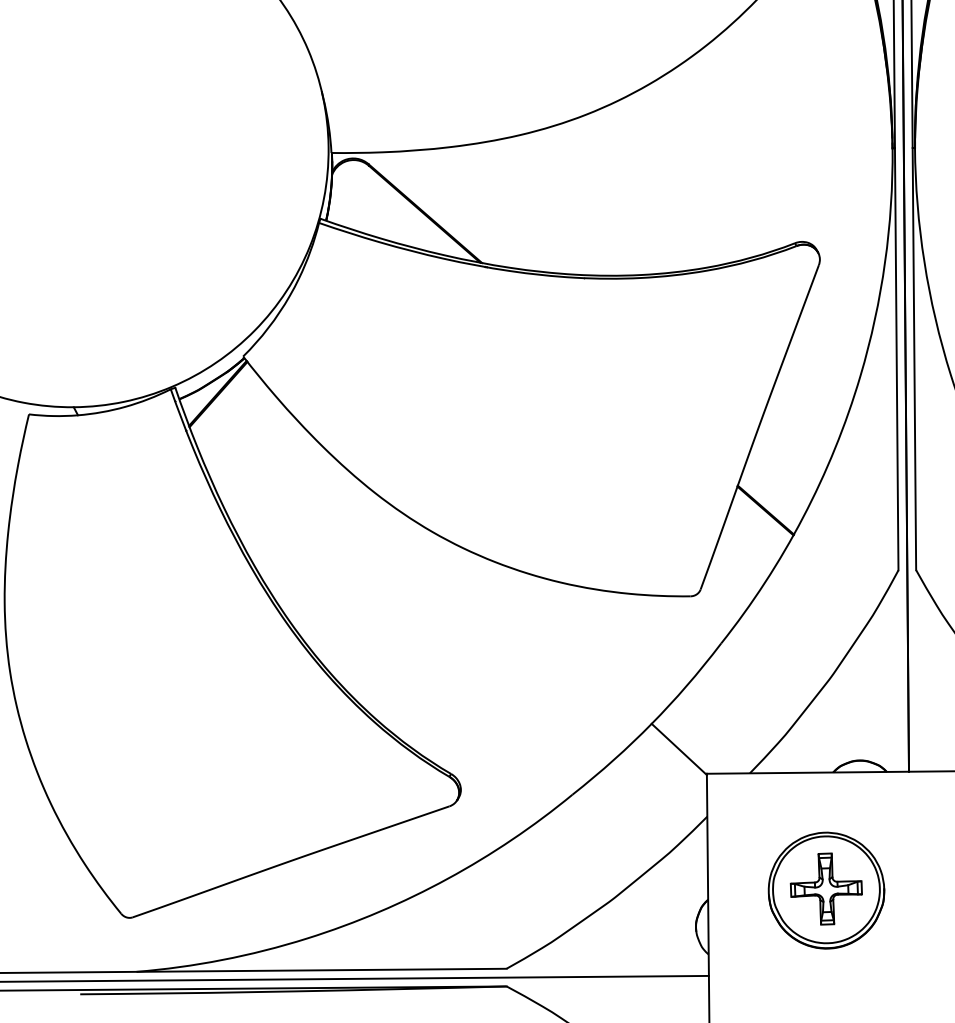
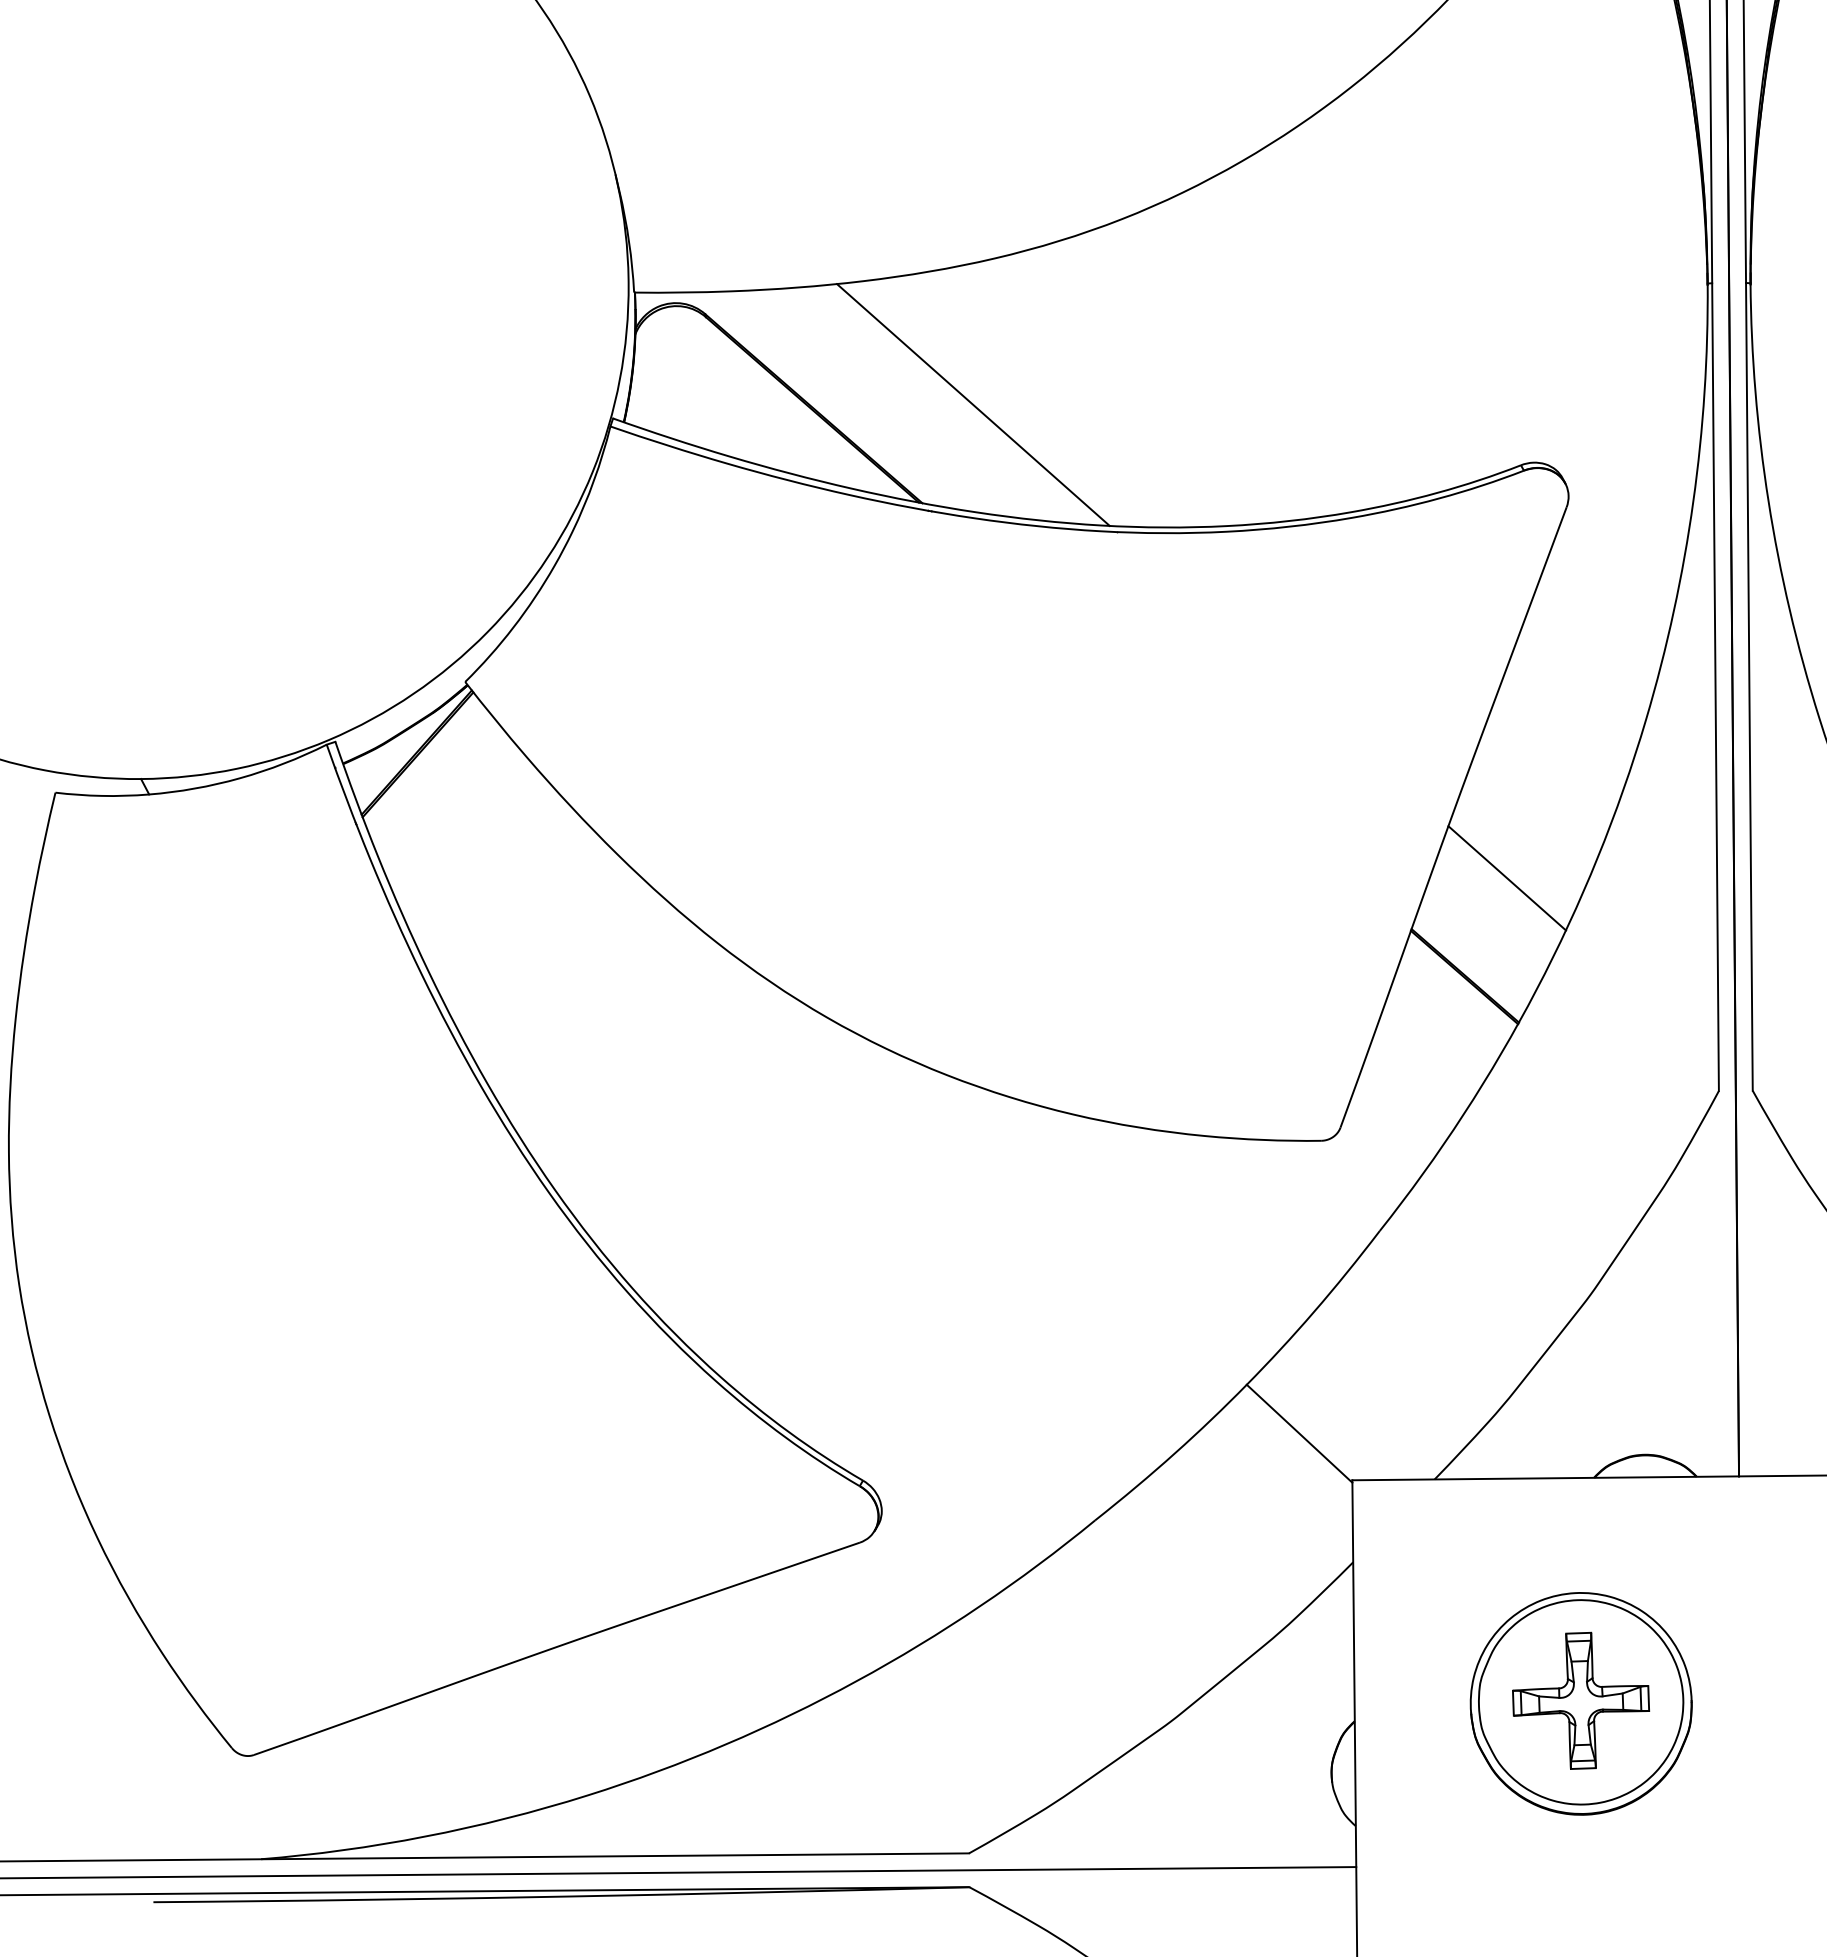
line: (508, 211) -> (972, 404), added
line: (787, 458) -> (1506, 877), added

